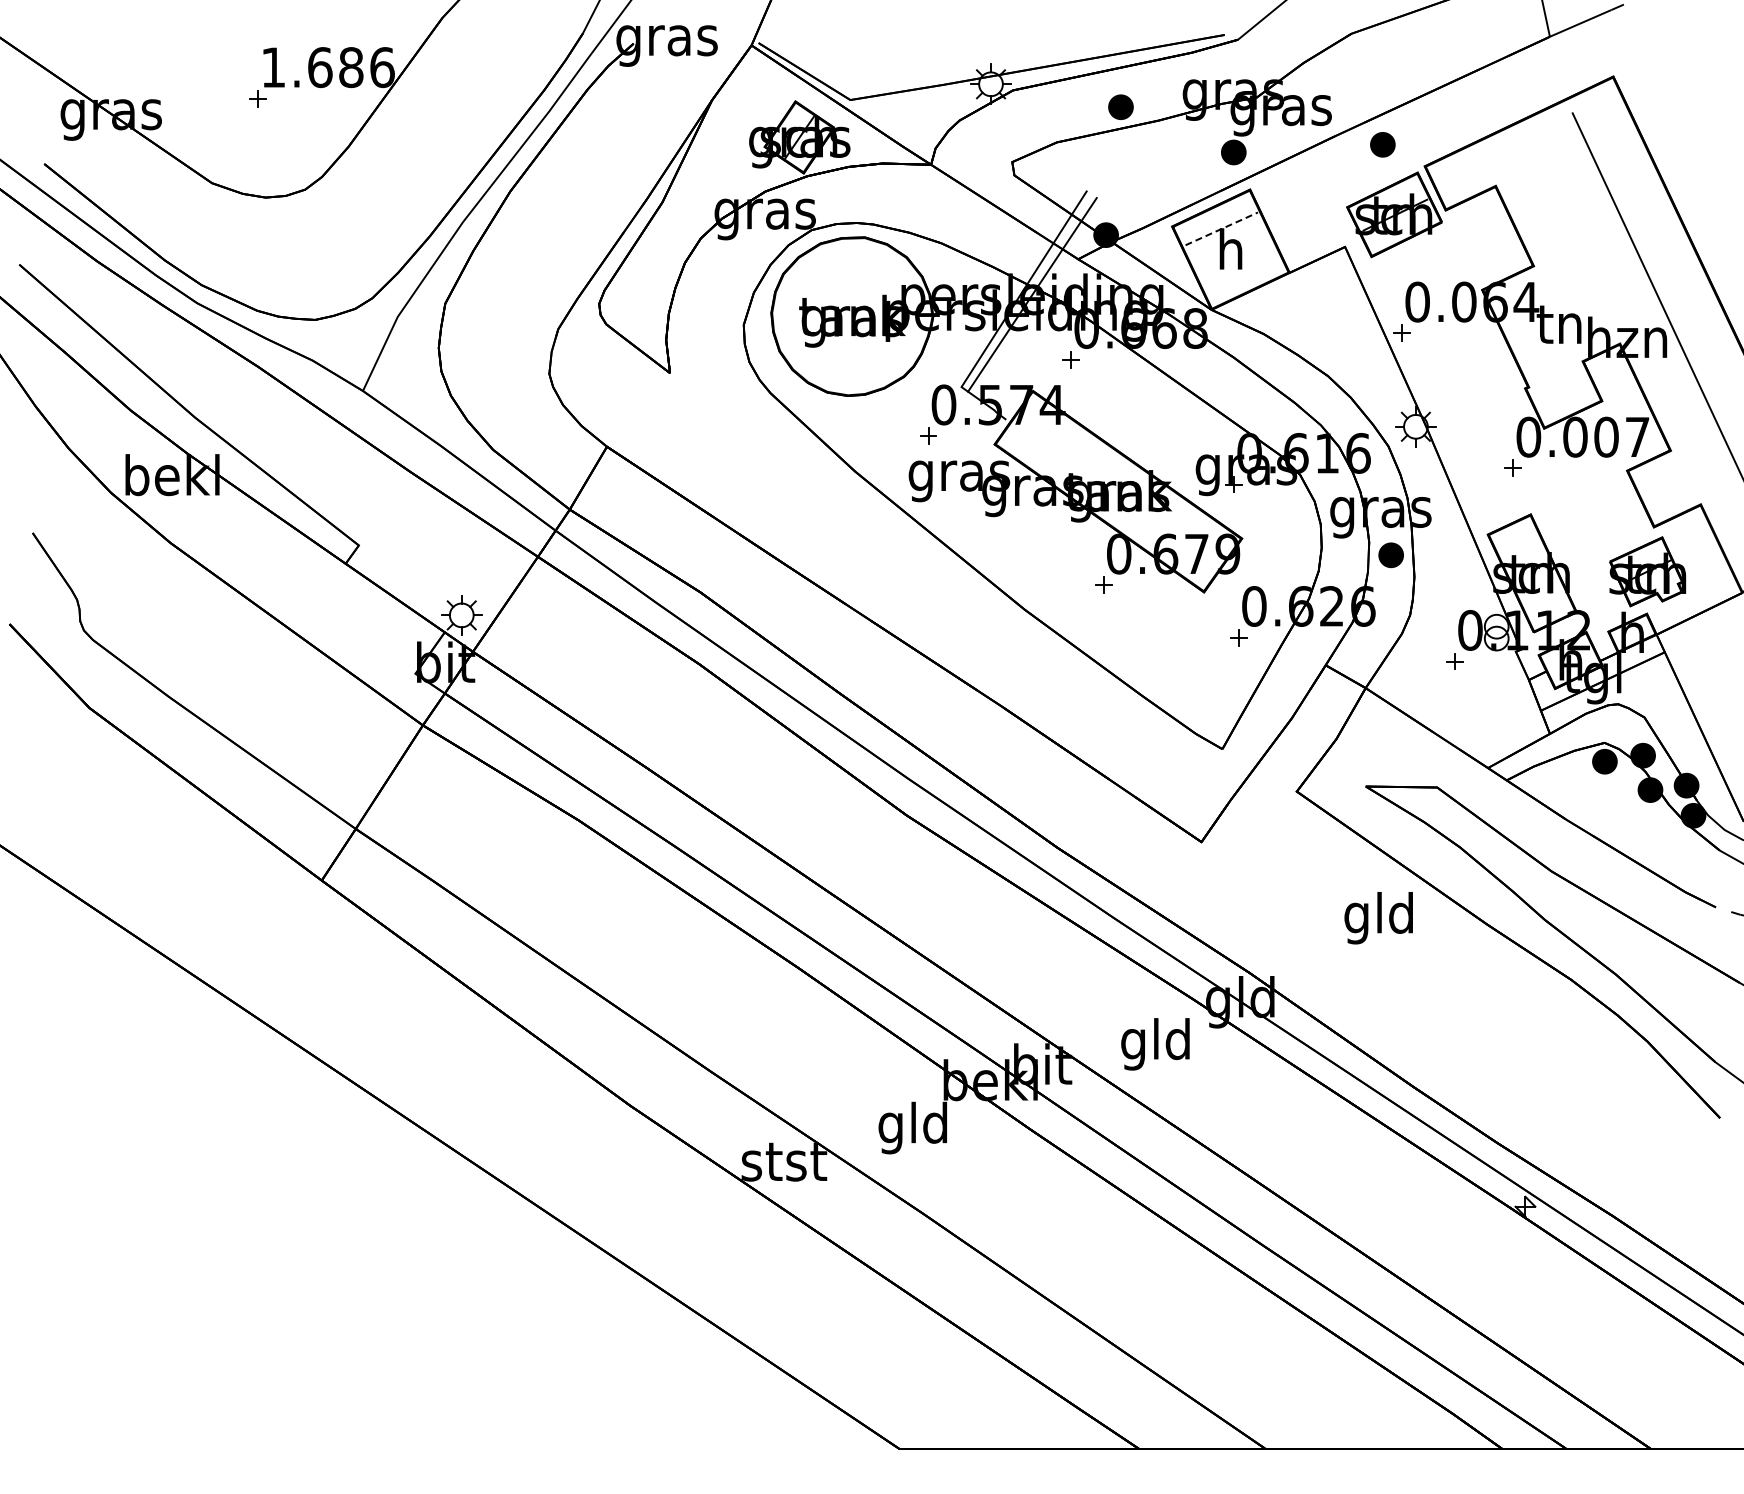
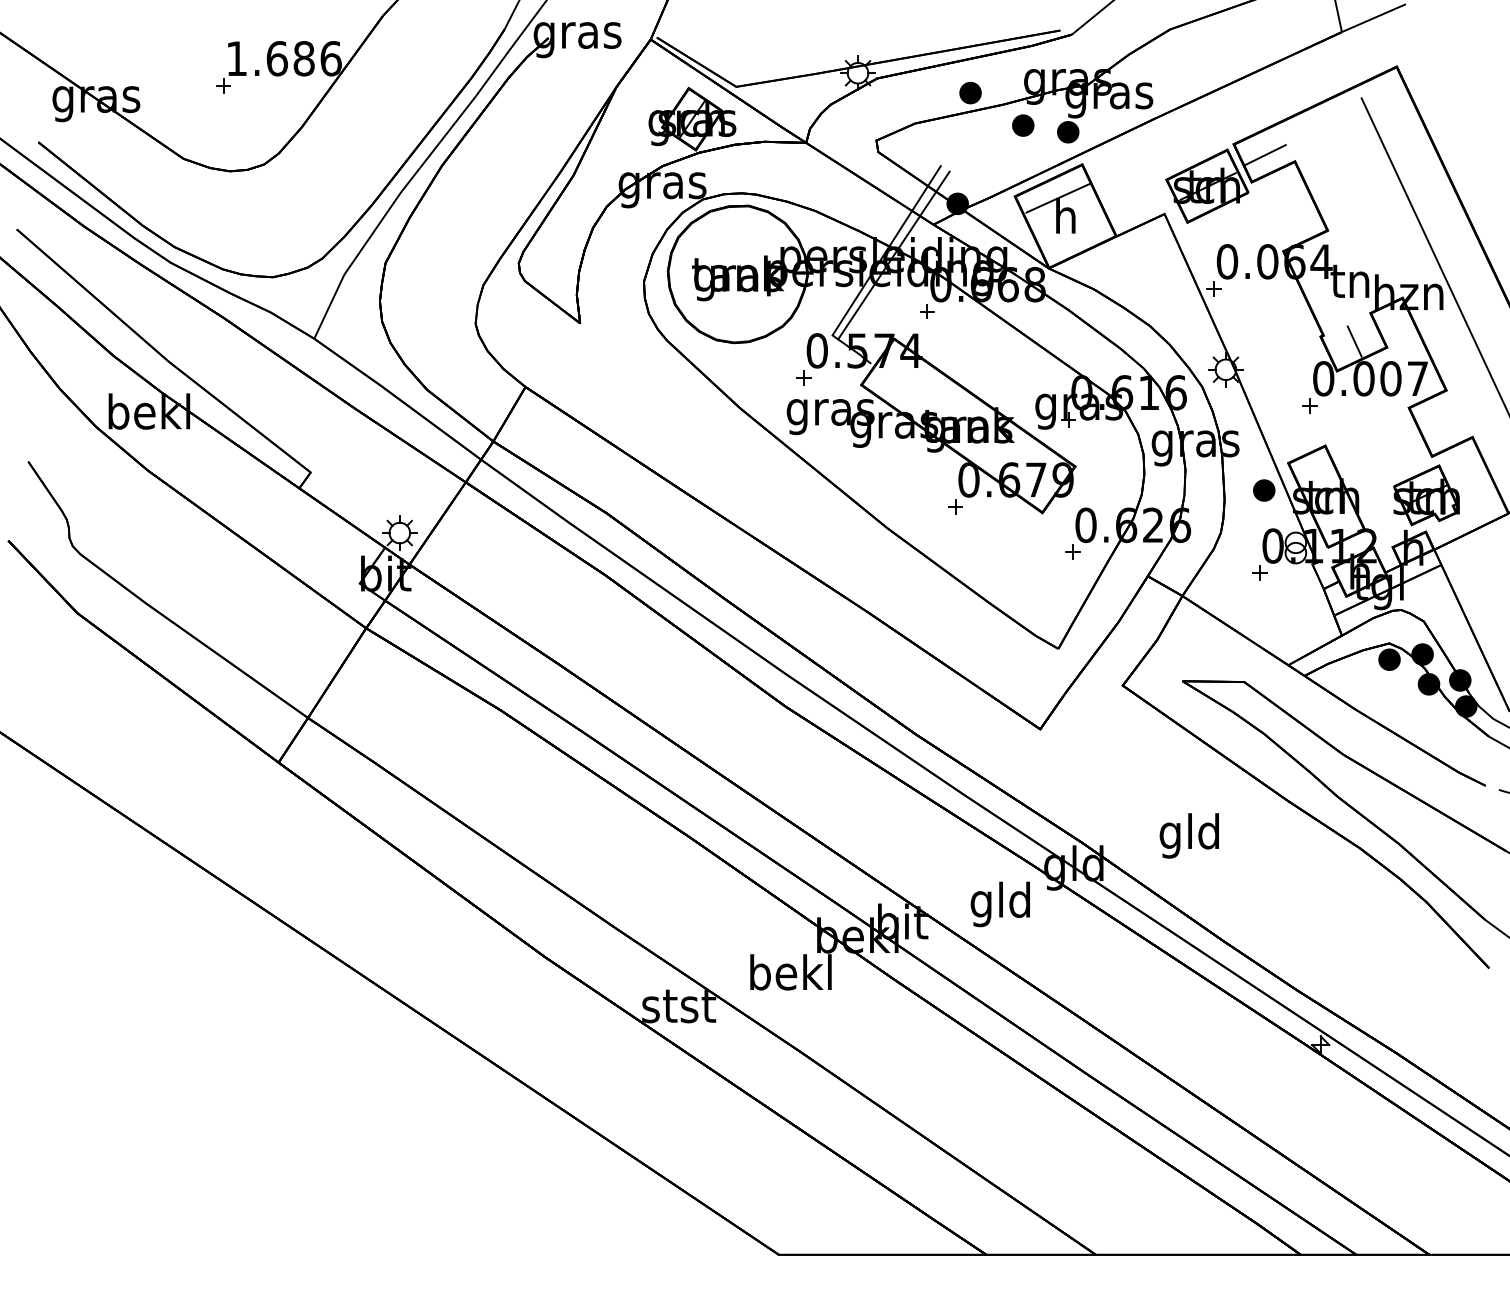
part: (1382, 144) -> (1022, 125), moved
line: (1461, 178) -> (1265, 154), added
line: (1221, 228) -> (1057, 198), dashed -> solid
line: (1564, 393) -> (1354, 340), added
part: (1390, 555) -> (1263, 490), moved
text: (1378, 918) -> (1189, 836), moved
text: (913, 1127) -> (790, 976), gld -> bekl

